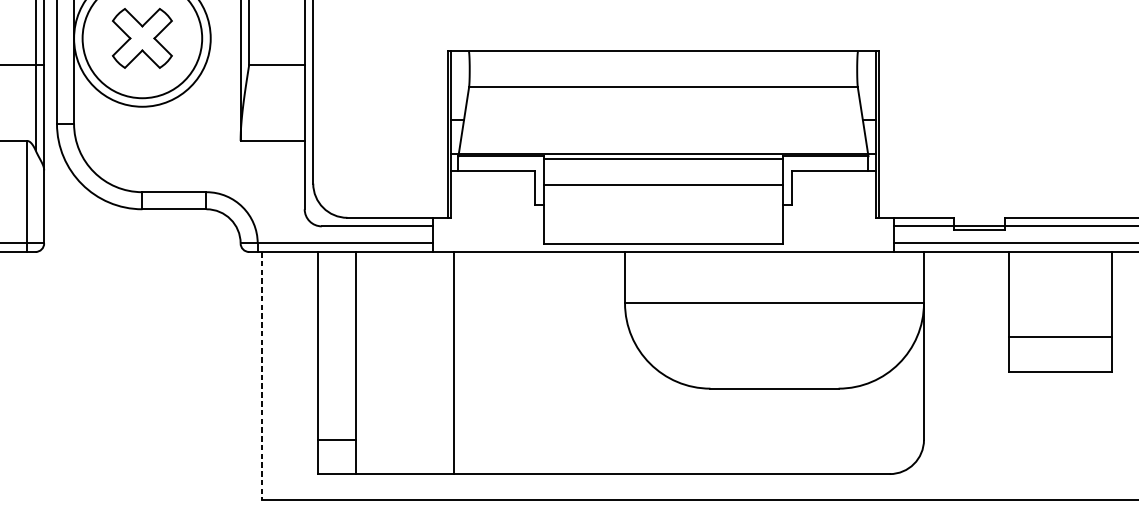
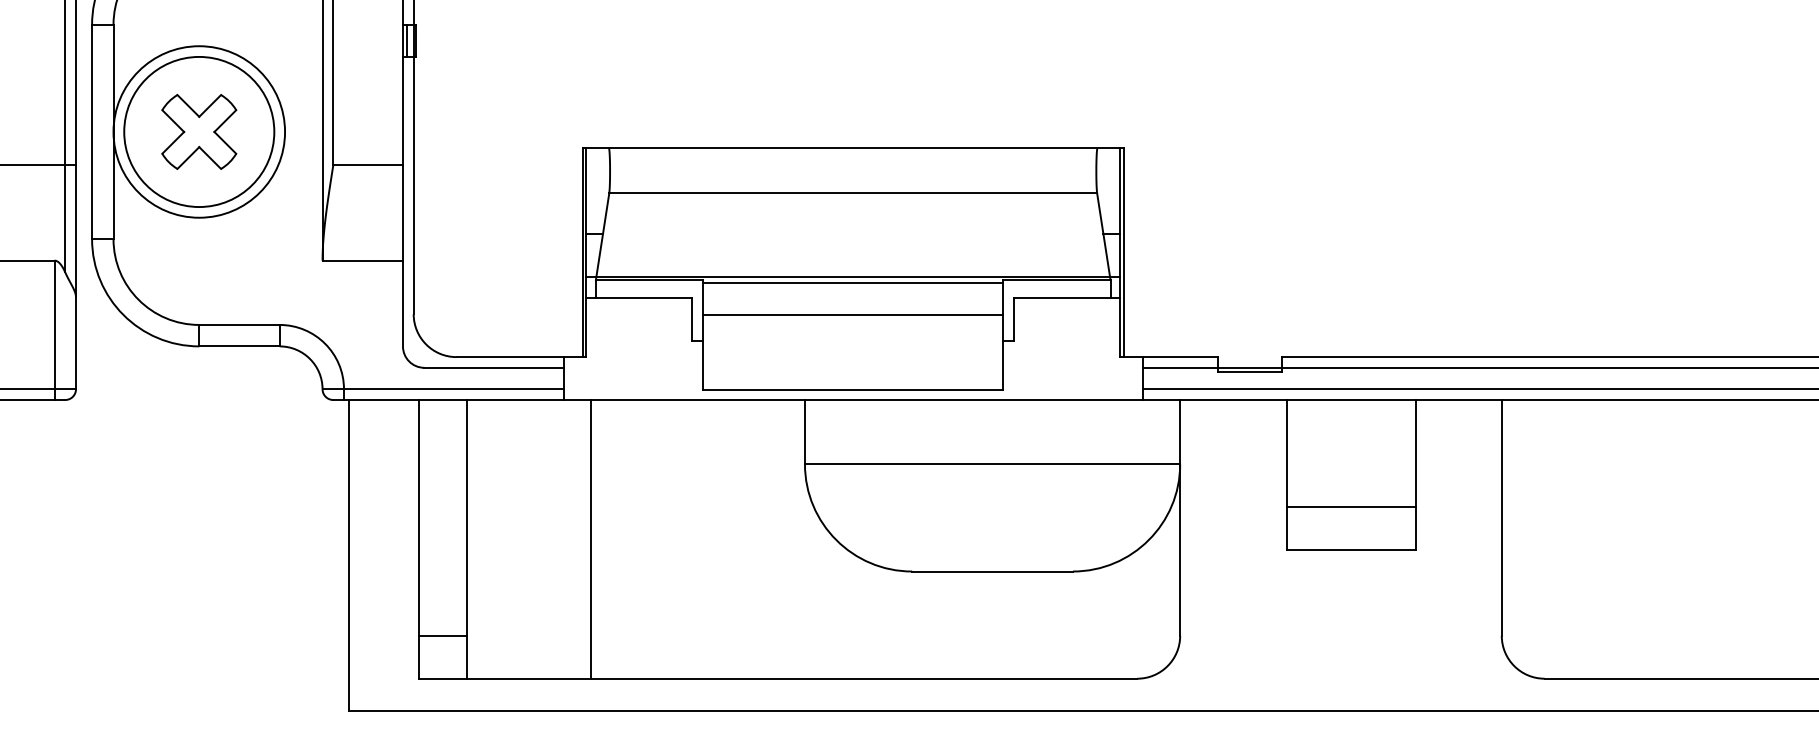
line: (262, 375) -> (349, 555), dashed -> solid

